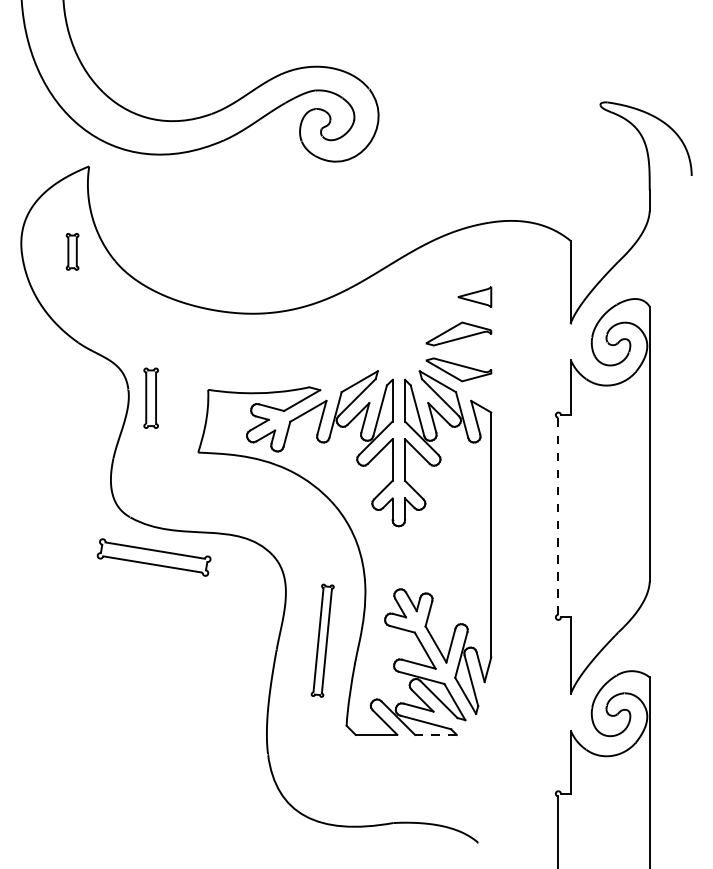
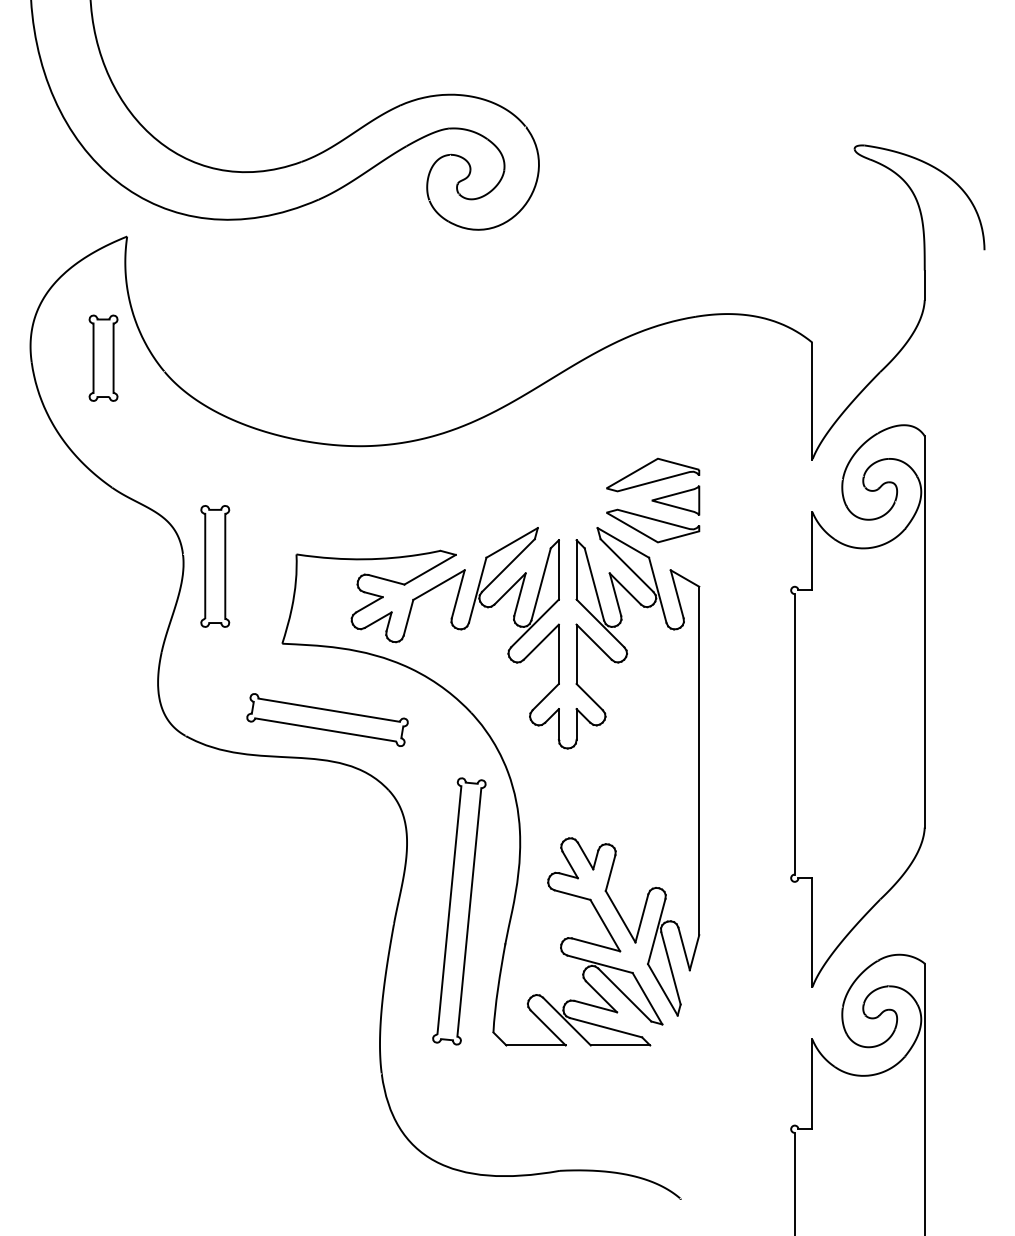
part: (72, 251) -> (103, 357), size x1.67
part: (474, 297) -> (675, 500), moved
part: (151, 398) -> (215, 566), size x1.43
line: (558, 515) -> (794, 733), dashed -> solid
part: (154, 557) -> (327, 719), moved
part: (322, 640) -> (459, 911), size x1.67
line: (435, 734) -> (620, 1045), dashed -> solid

